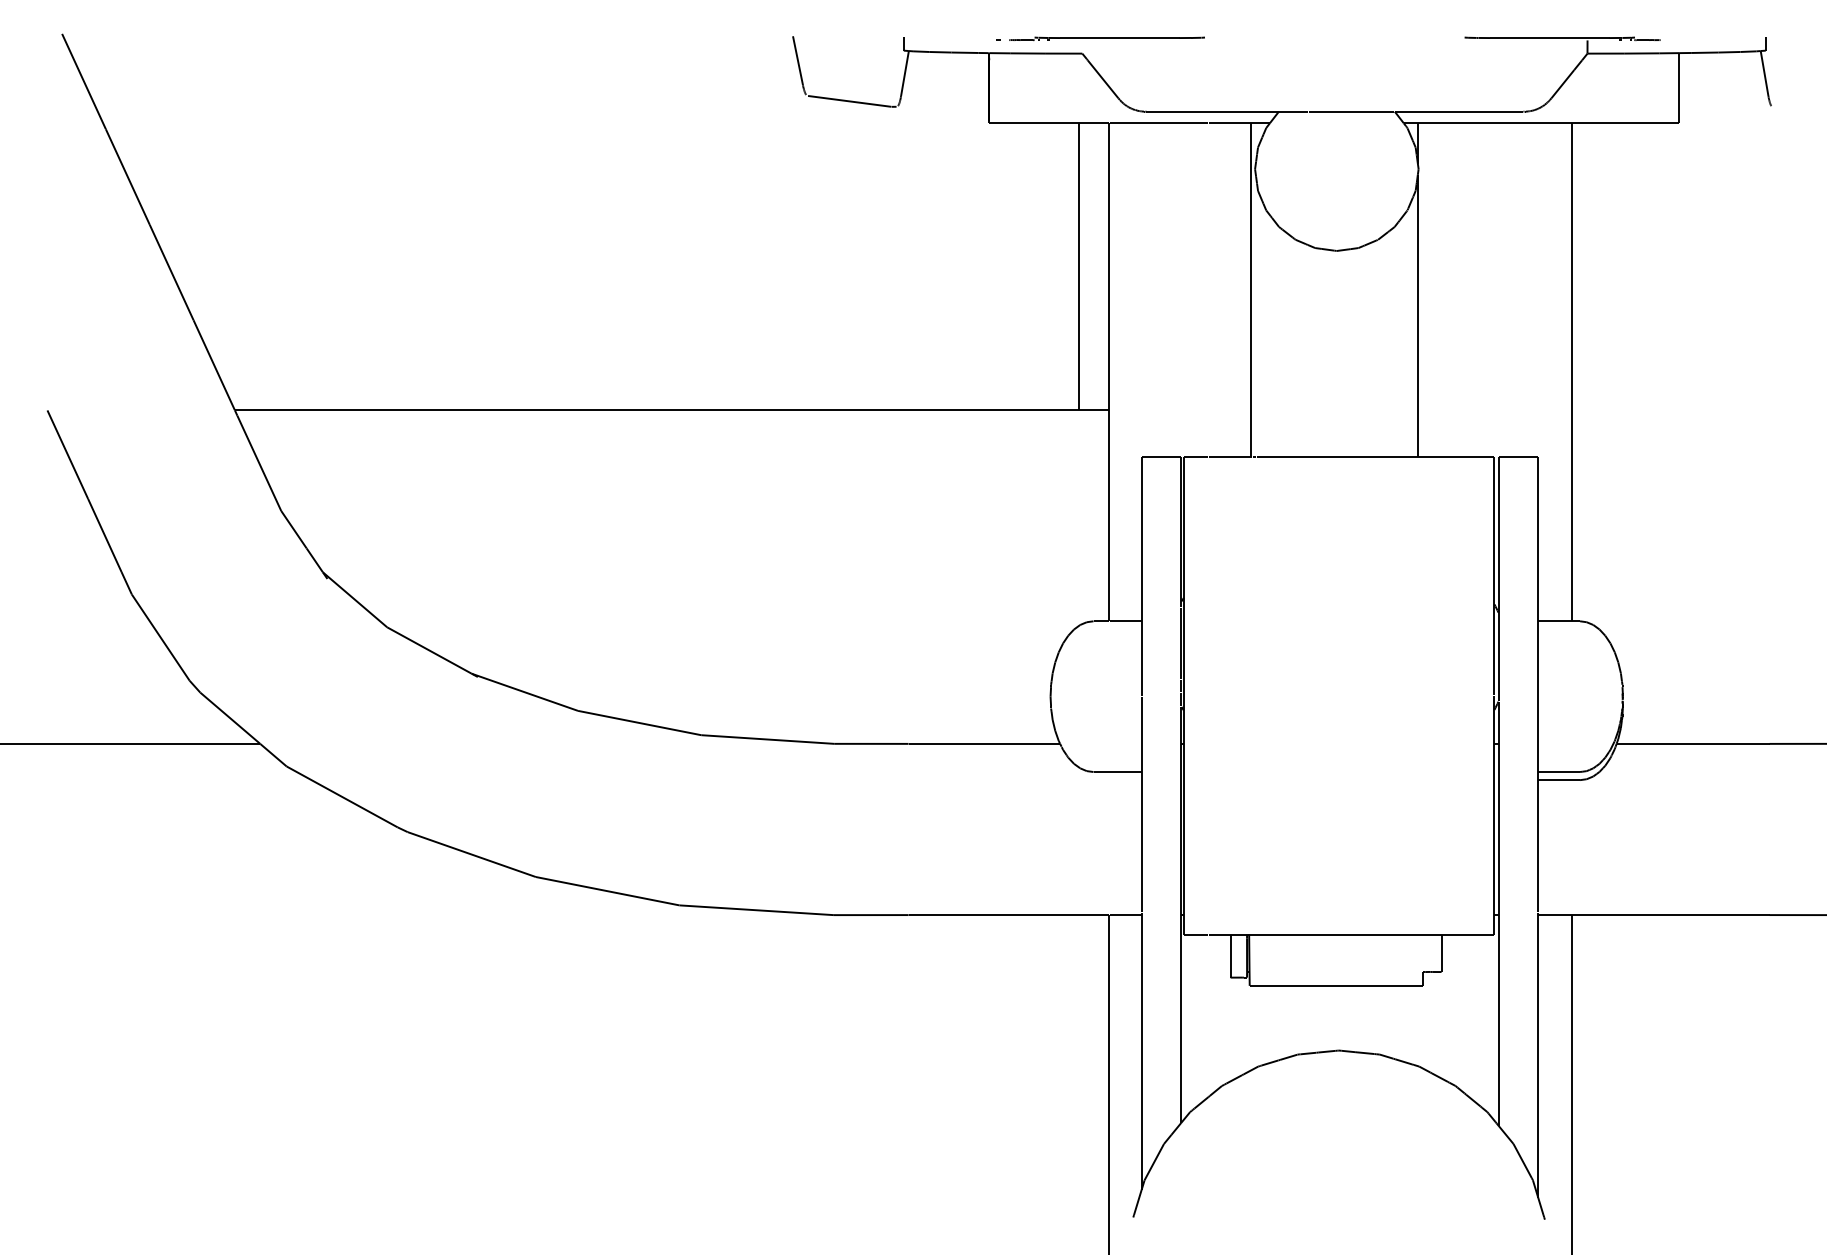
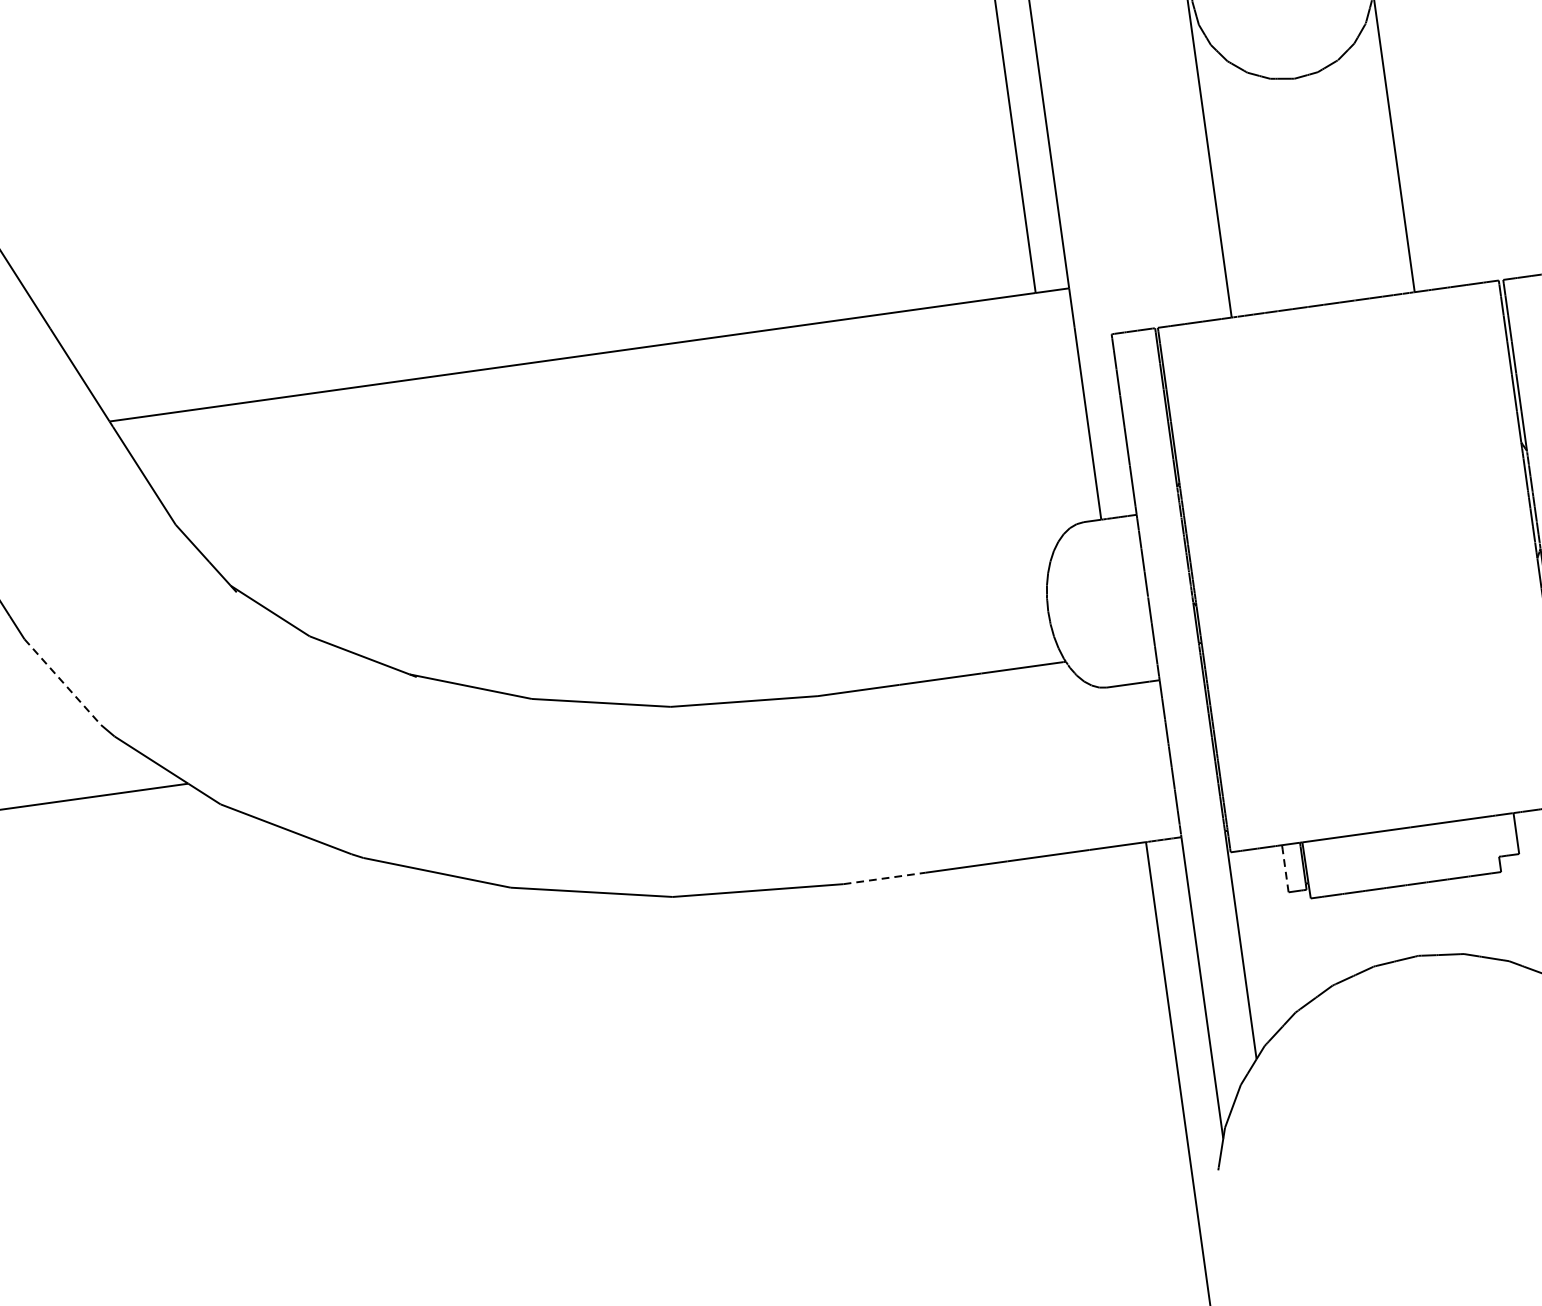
line: (160, 637) -> (62, 682), solid -> dashed
line: (871, 915) -> (885, 878), solid -> dashed
line: (1230, 957) -> (1285, 870), solid -> dashed

